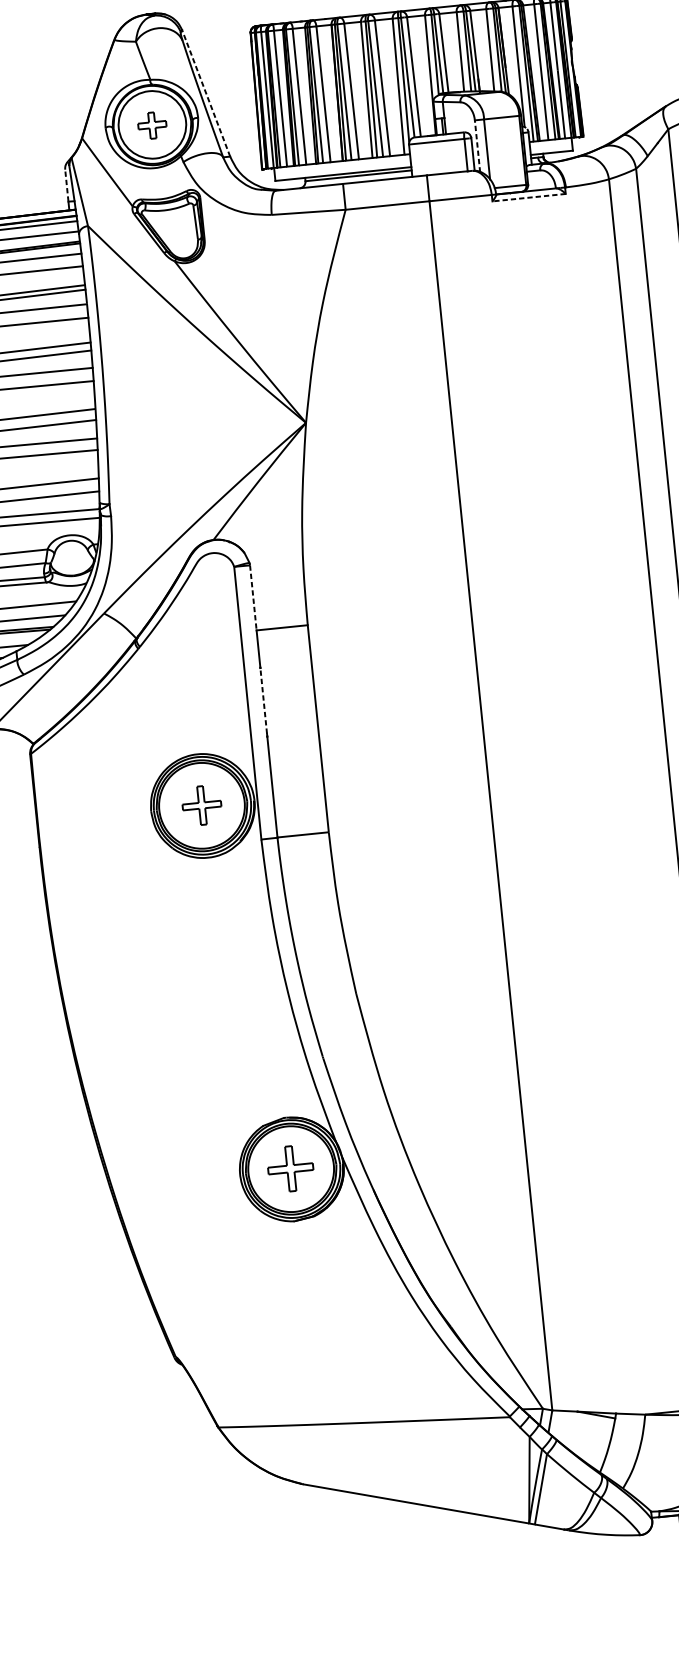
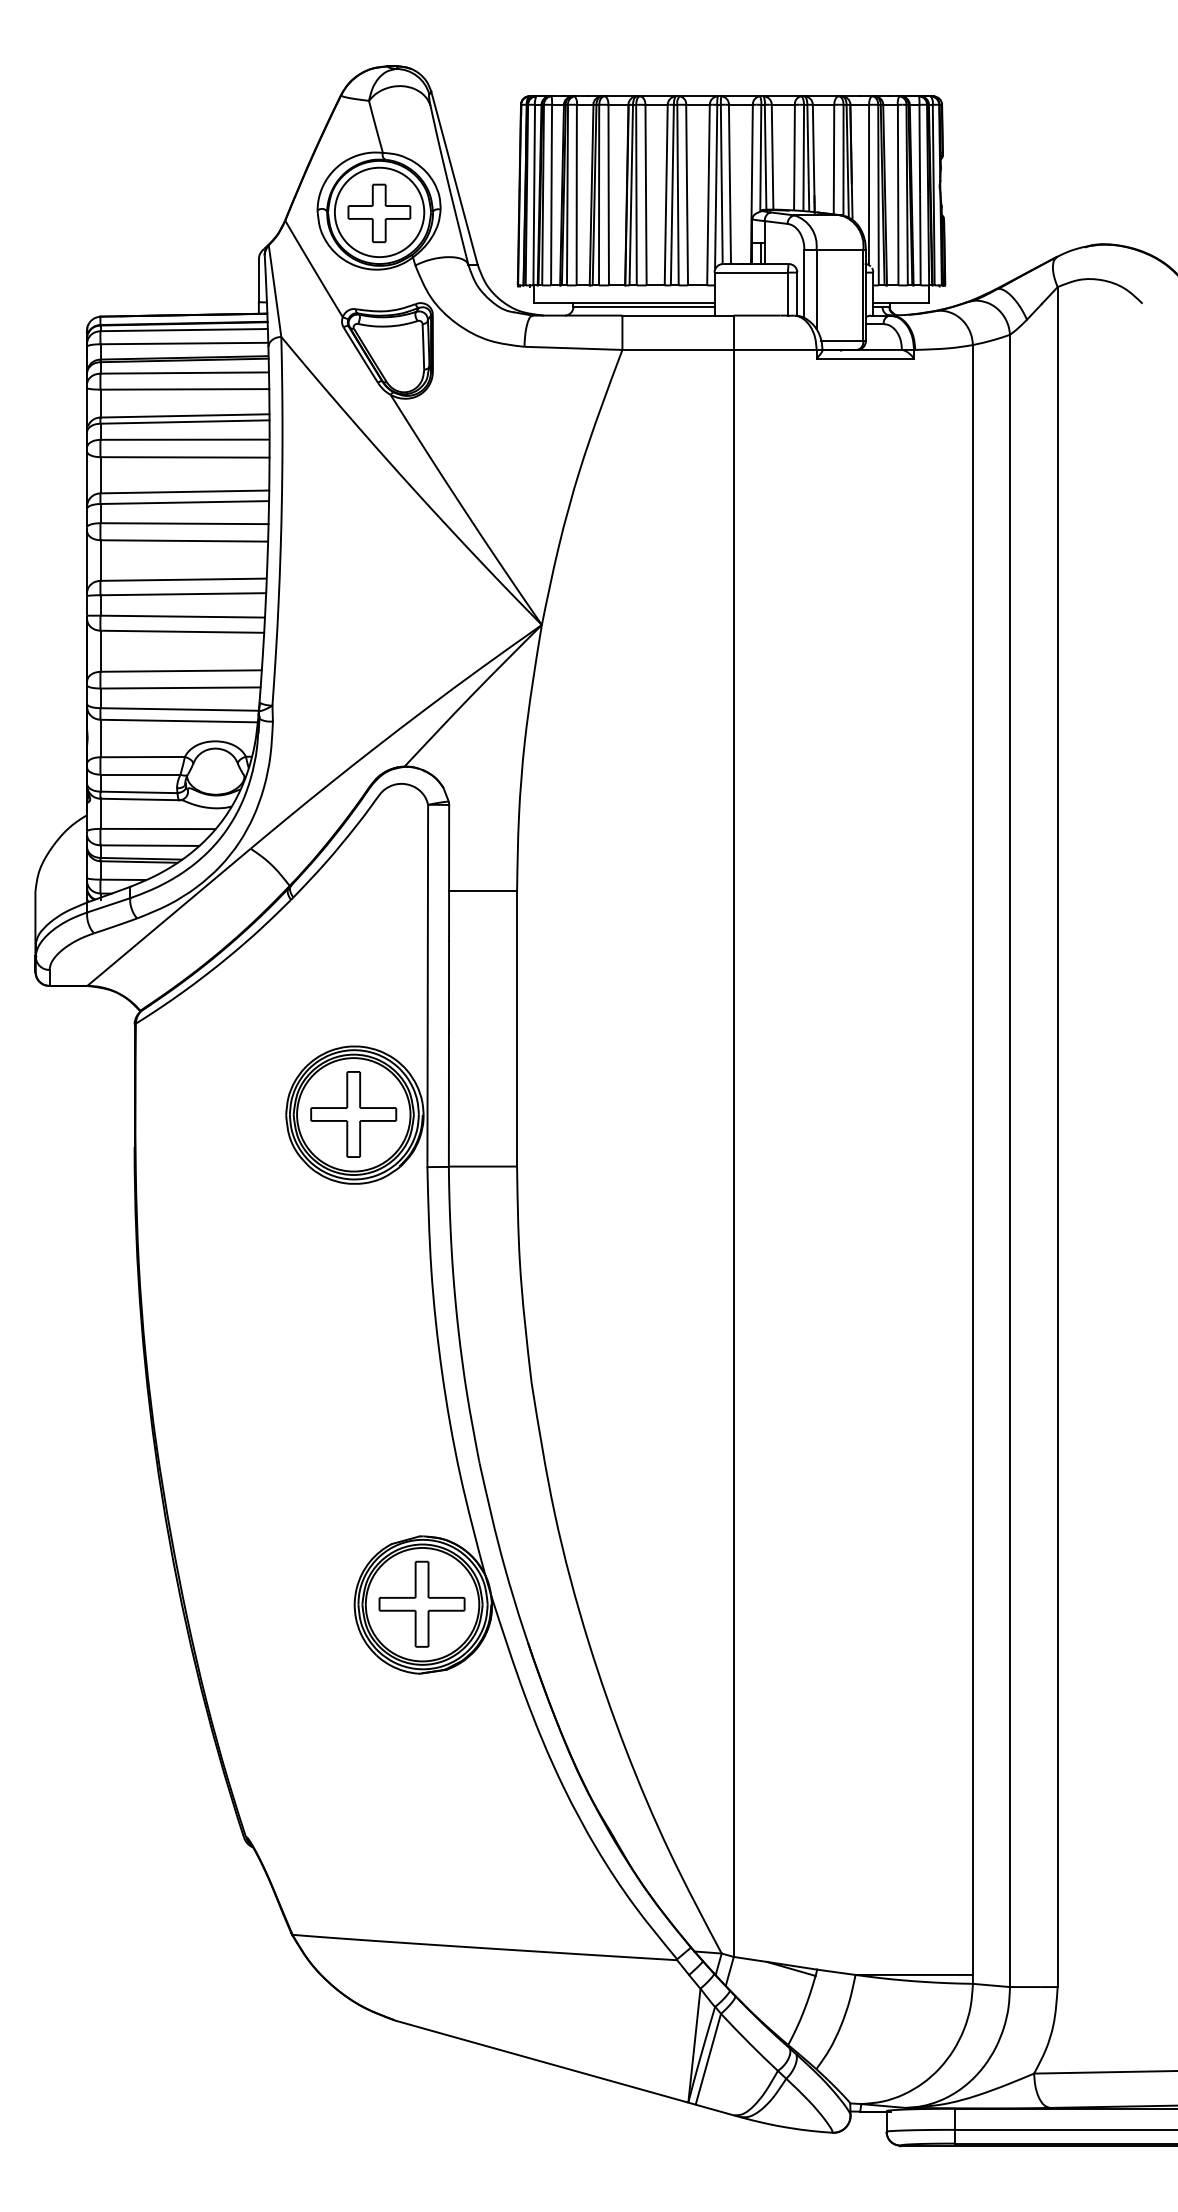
line: (206, 92) -> (454, 177), dashed -> solid
part: (152, 125) -> (379, 213), size x1.67
line: (477, 146) -> (804, 284), dashed -> solid
line: (66, 185) -> (258, 280), dashed -> solid
line: (529, 197) -> (865, 358), dashed -> solid
line: (253, 598) -> (449, 848), dashed -> solid
line: (264, 701) -> (449, 985), dashed -> solid
part: (201, 805) -> (353, 1114), size x1.67
part: (290, 1168) -> (421, 1603), size x1.43

